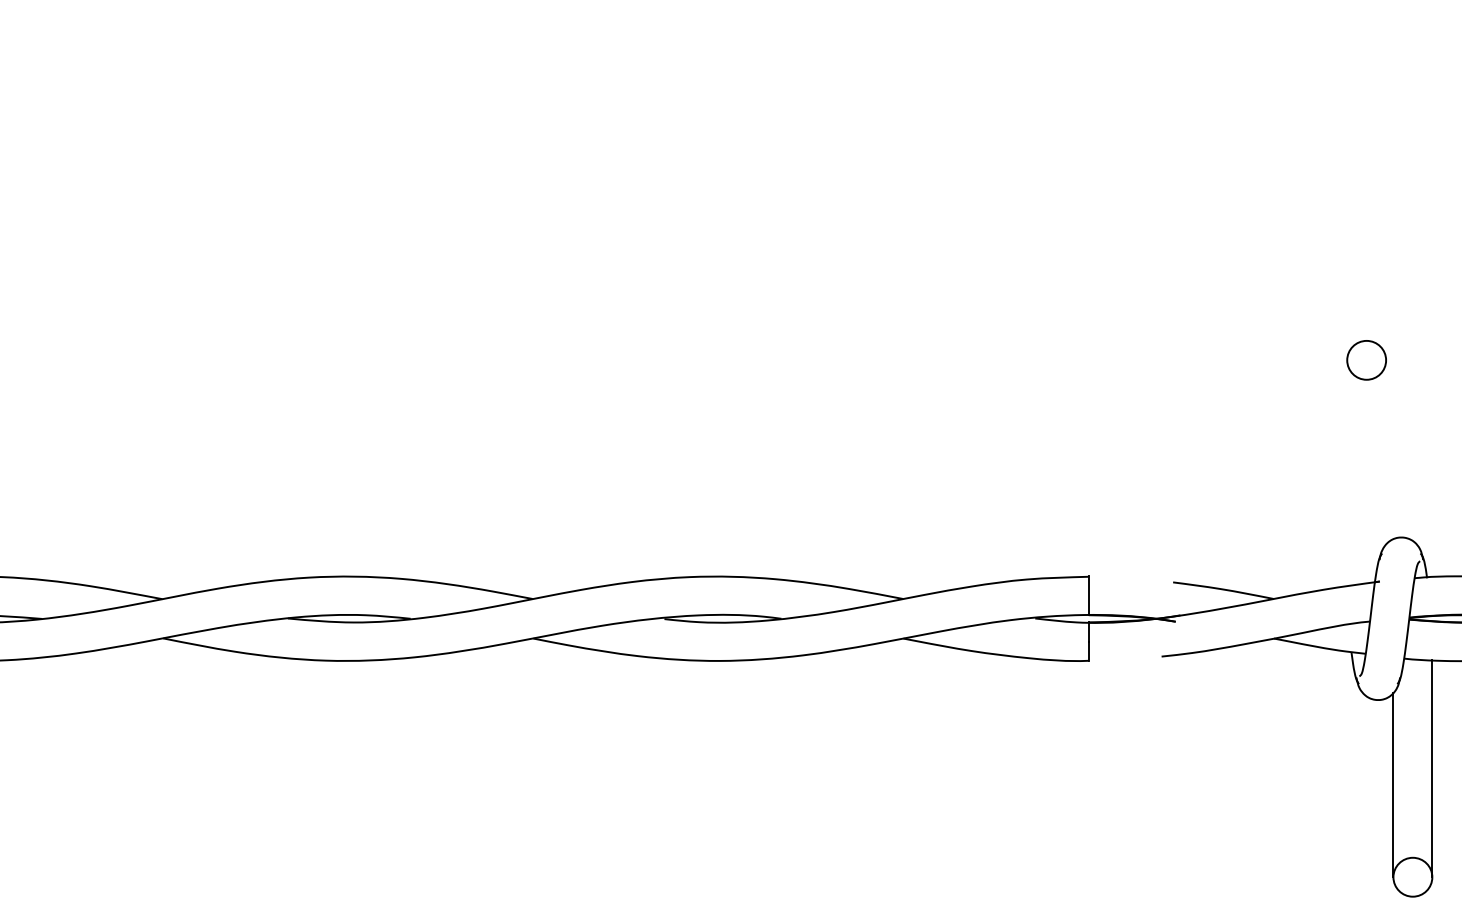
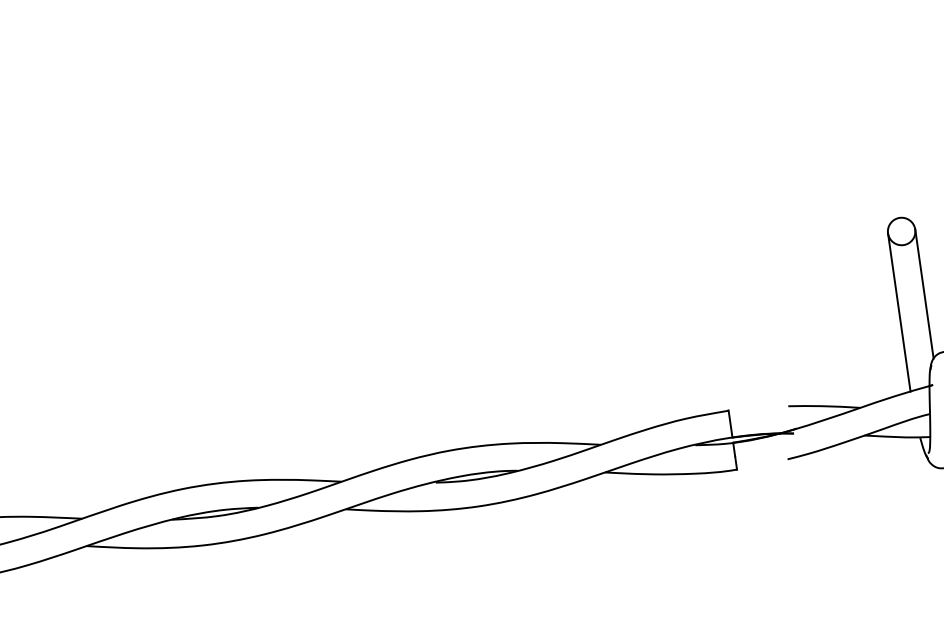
line: (1386, 452) -> (924, 294), added
line: (1347, 473) -> (899, 312), added

